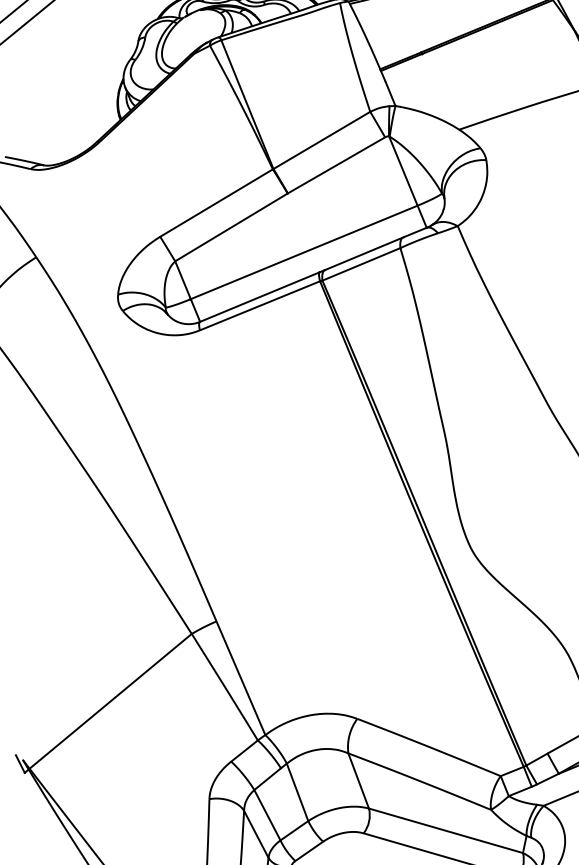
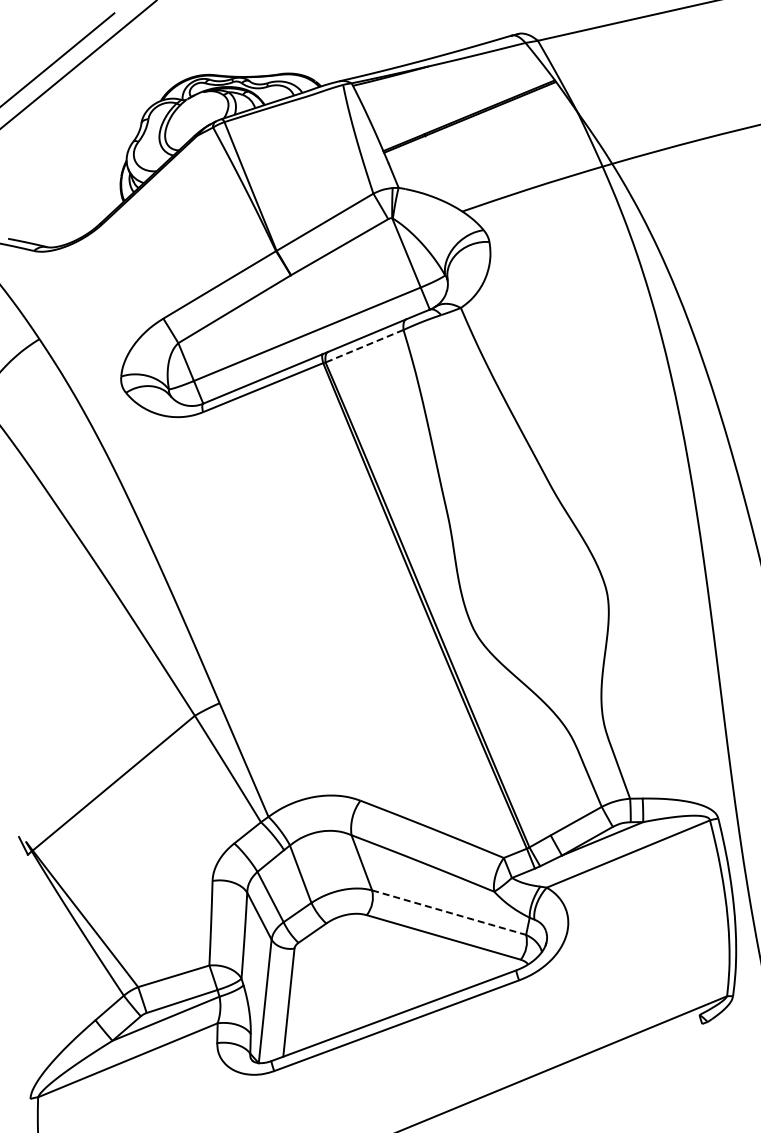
line: (361, 264) -> (364, 346), solid -> dashed
line: (446, 830) -> (449, 912), solid -> dashed

